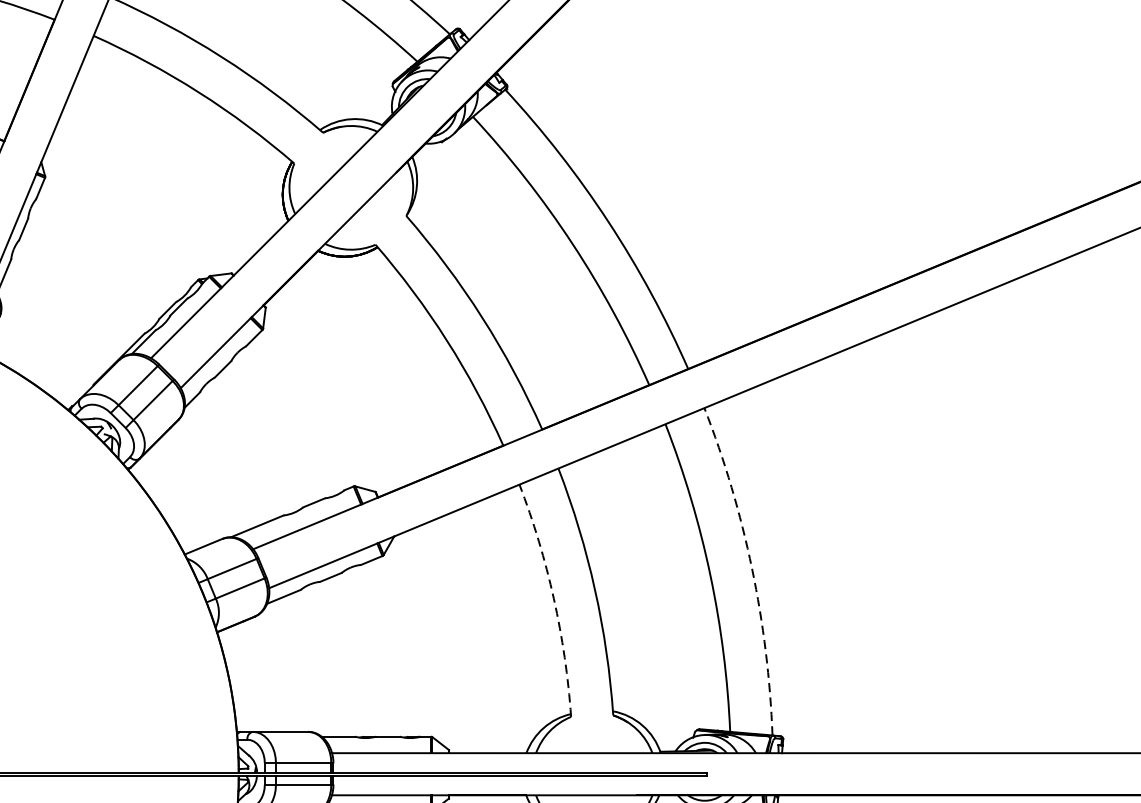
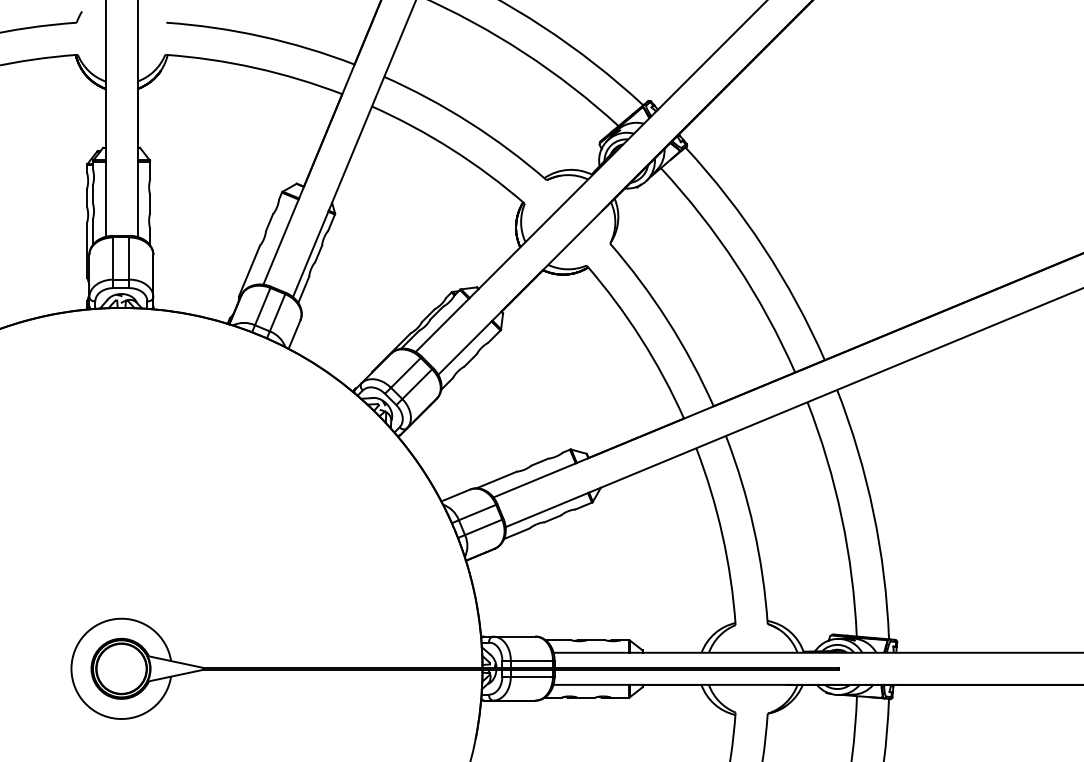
arc: (752, 568) -> (873, 512), dashed -> solid
arc: (553, 599) -> (722, 535), dashed -> solid

